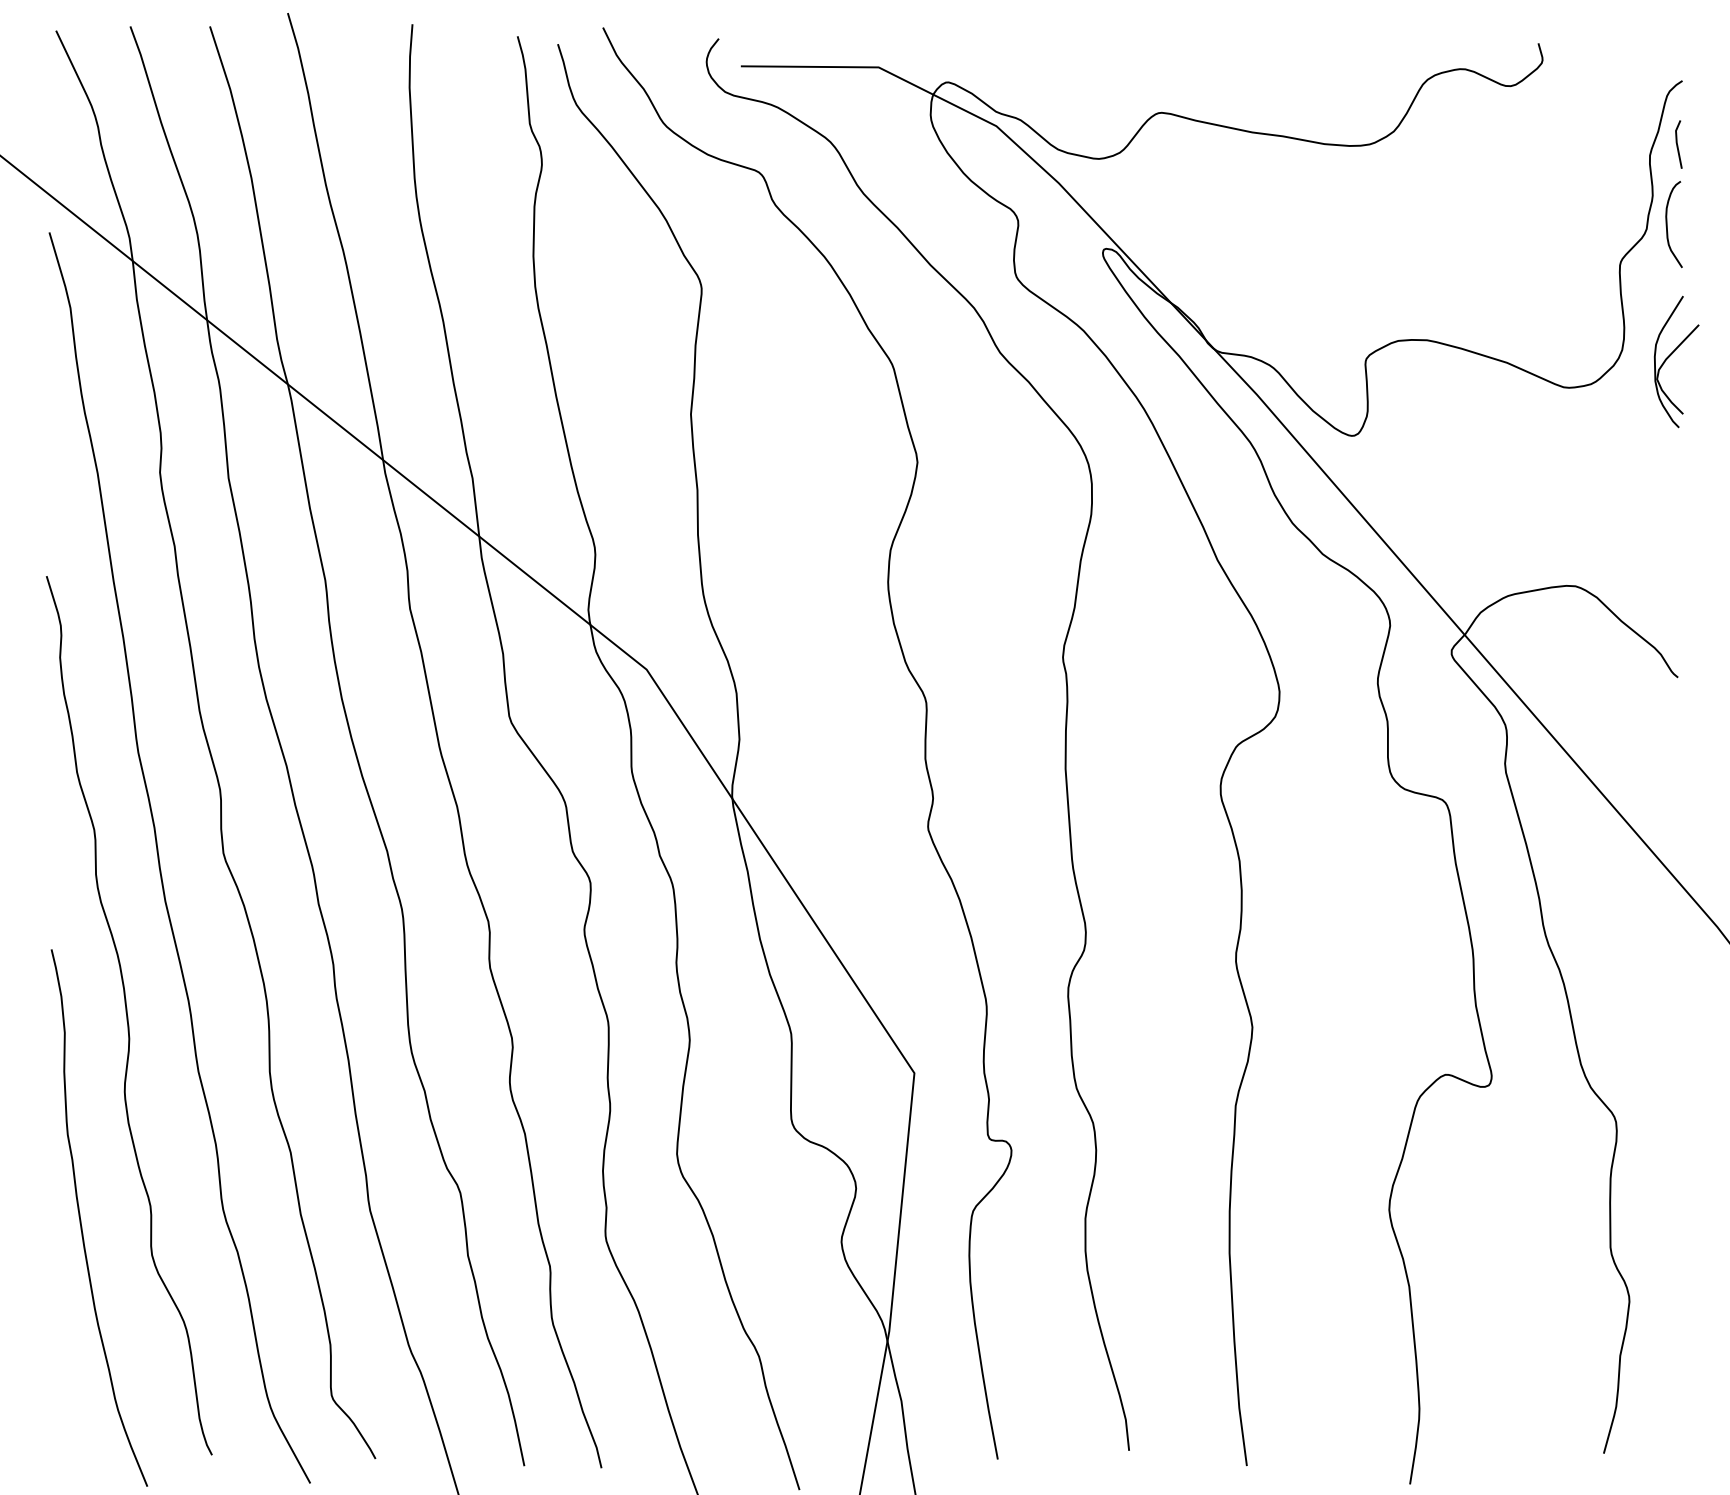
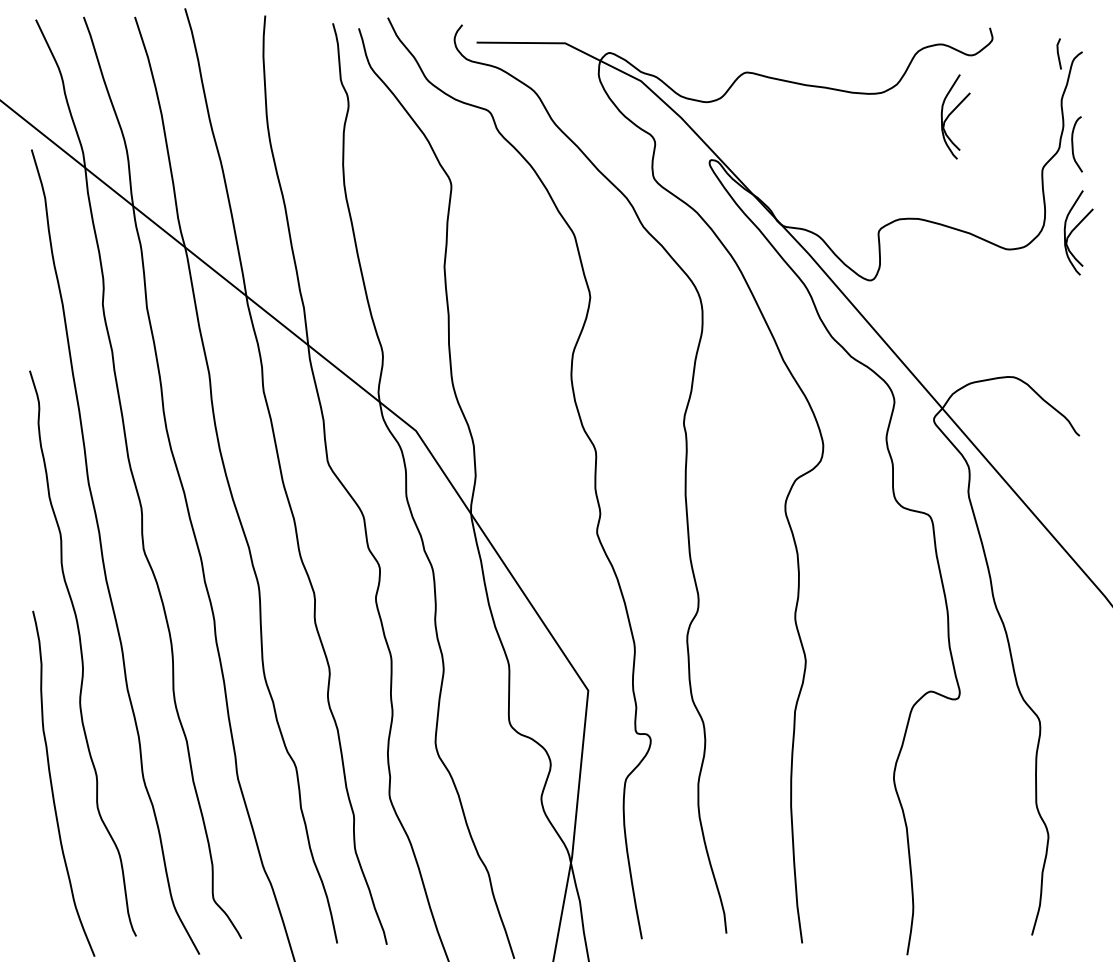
line: (1677, 143) -> (1058, 53), moved
part: (1485, 181) -> (955, 116), added

